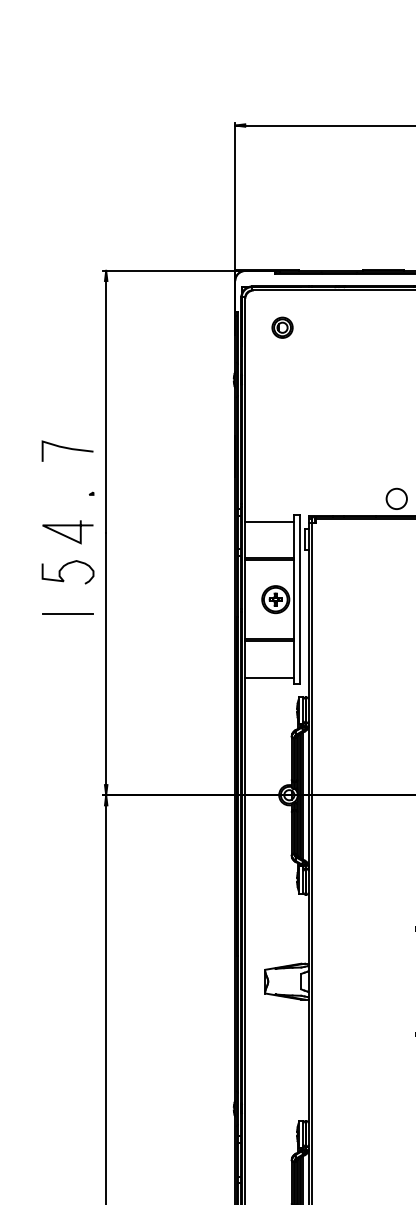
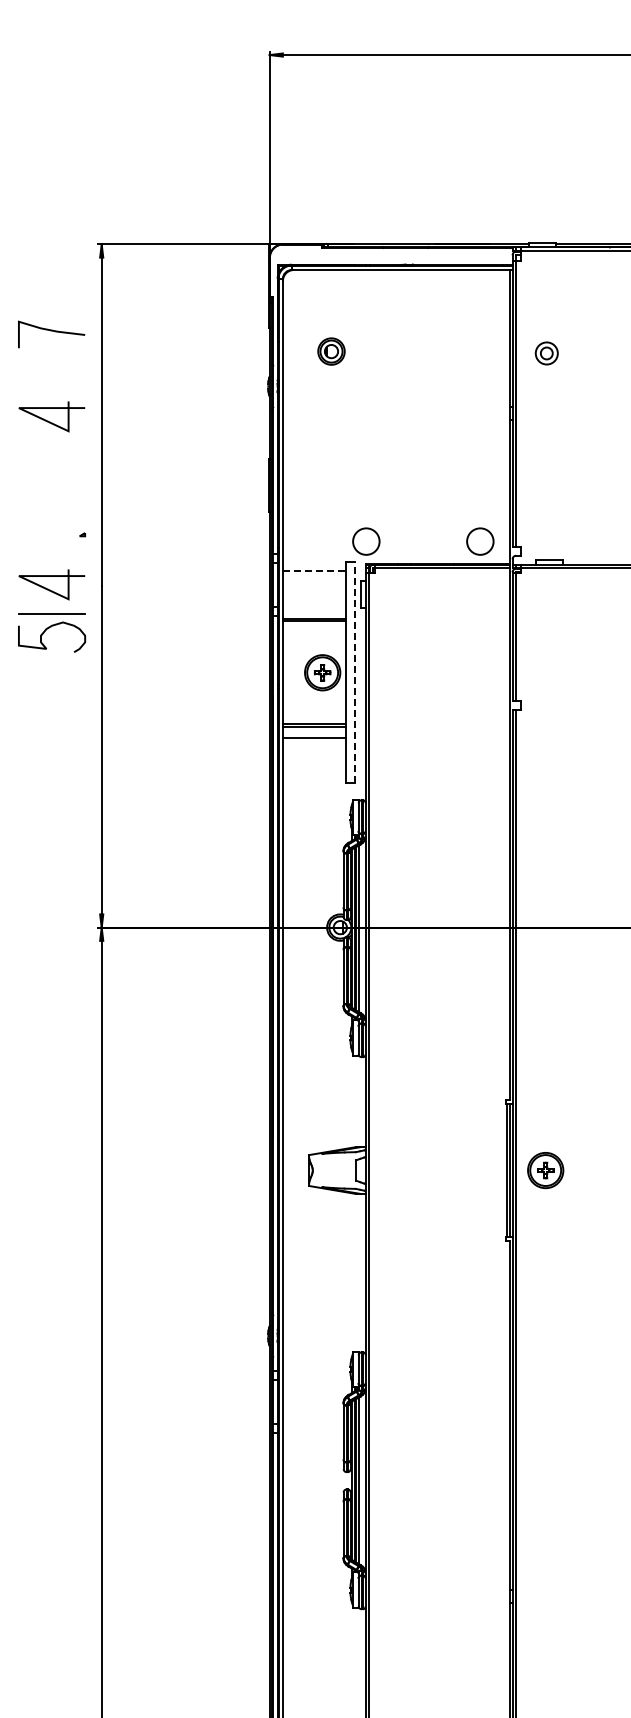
part: (282, 327) -> (331, 351), moved
line: (65, 406) -> (48, 420), added
curve: (67, 448) -> (51, 331), moved
circle: (309, 498) -> (366, 541), added
line: (269, 521) -> (314, 571), solid -> dashed
line: (300, 599) -> (354, 672), solid -> dashed
line: (67, 613) -> (51, 613), moved
line: (268, 677) -> (313, 738), moved

